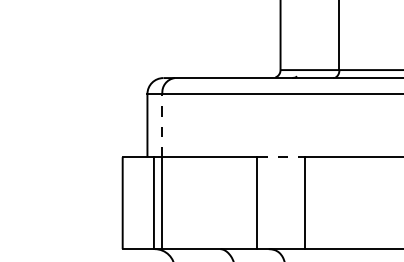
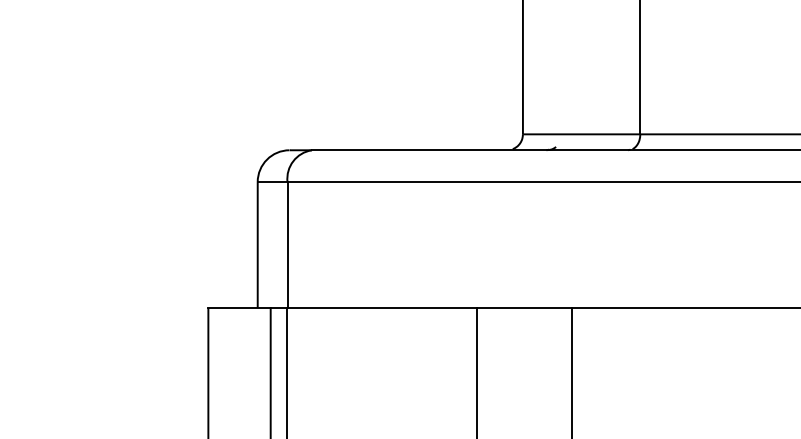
line: (162, 125) -> (287, 244), dashed -> solid
line: (281, 157) -> (524, 308), dashed -> solid

